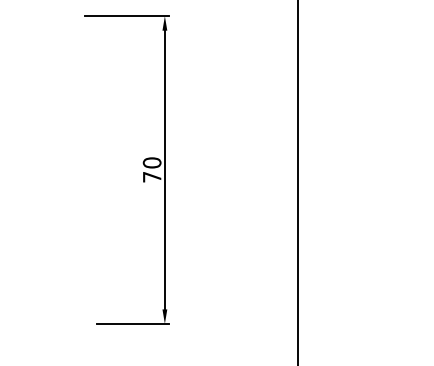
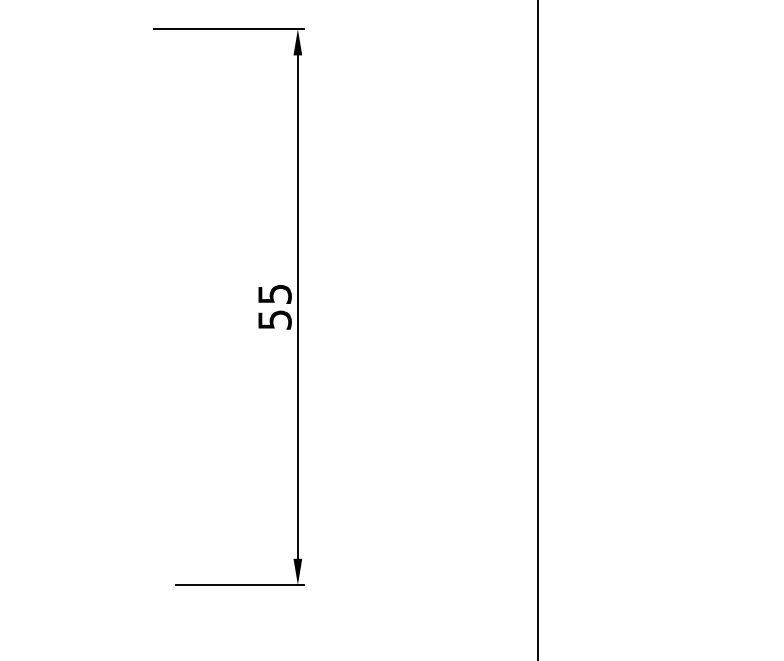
text: (151, 169) -> (273, 306), 70 -> 55

